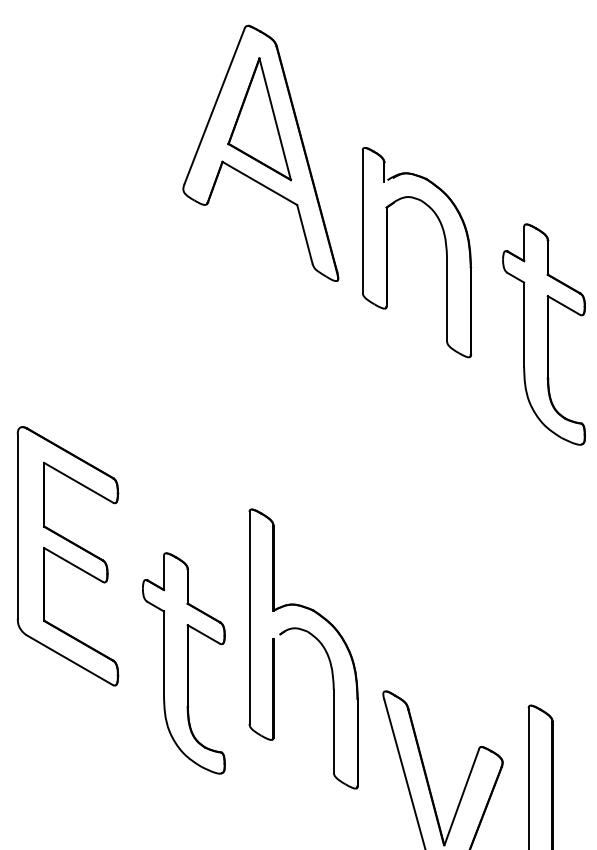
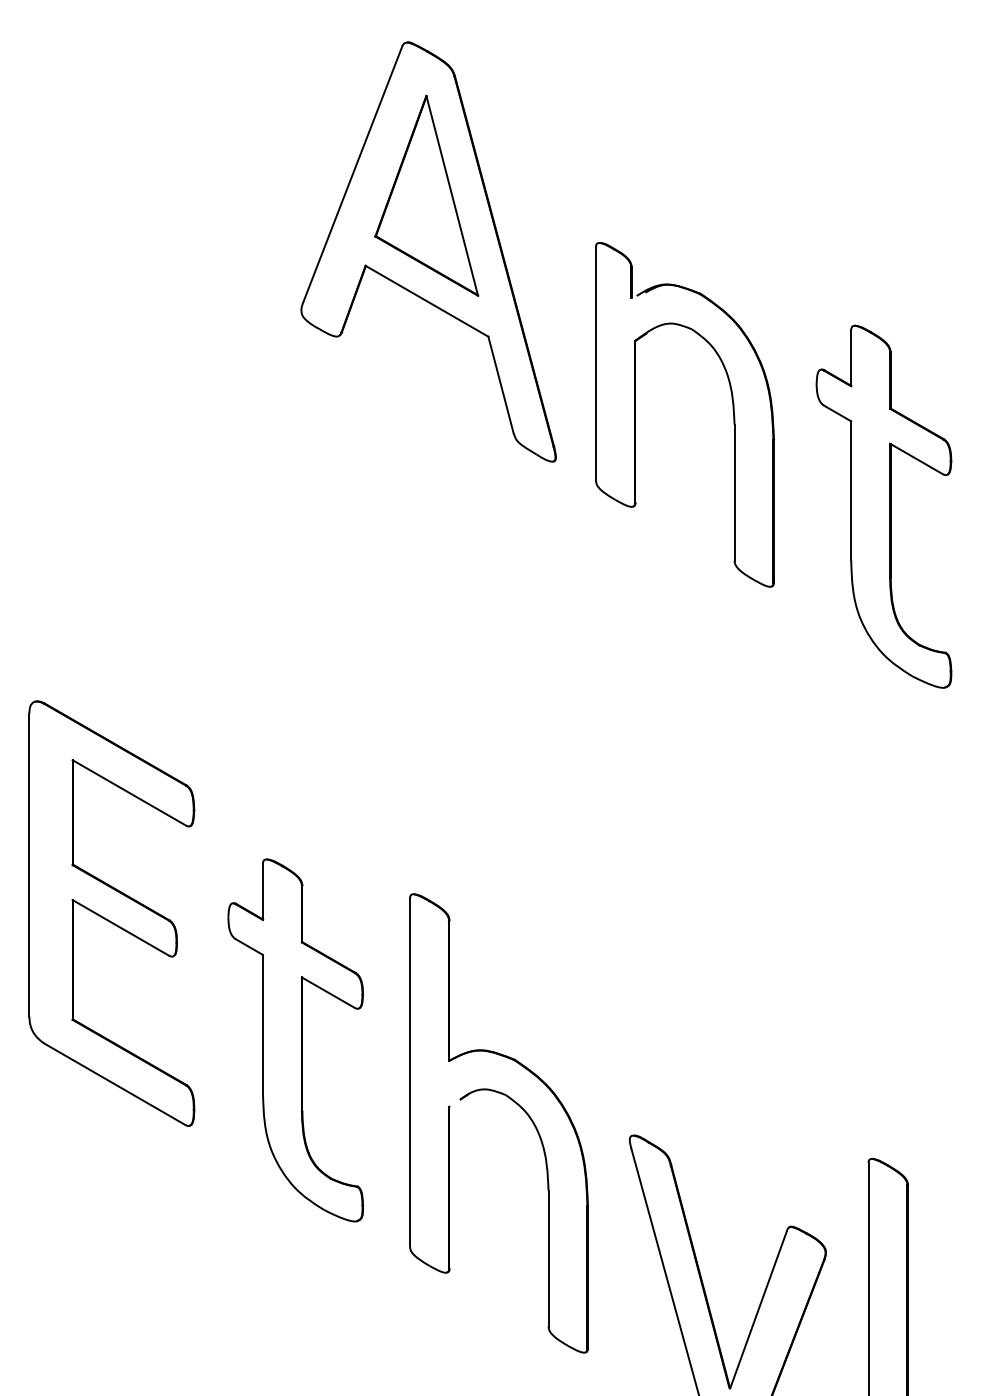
part: (543, 334) -> (883, 506), moved
part: (313, 637) -> (515, 1104), moved
part: (183, 663) -> (295, 1040), moved

